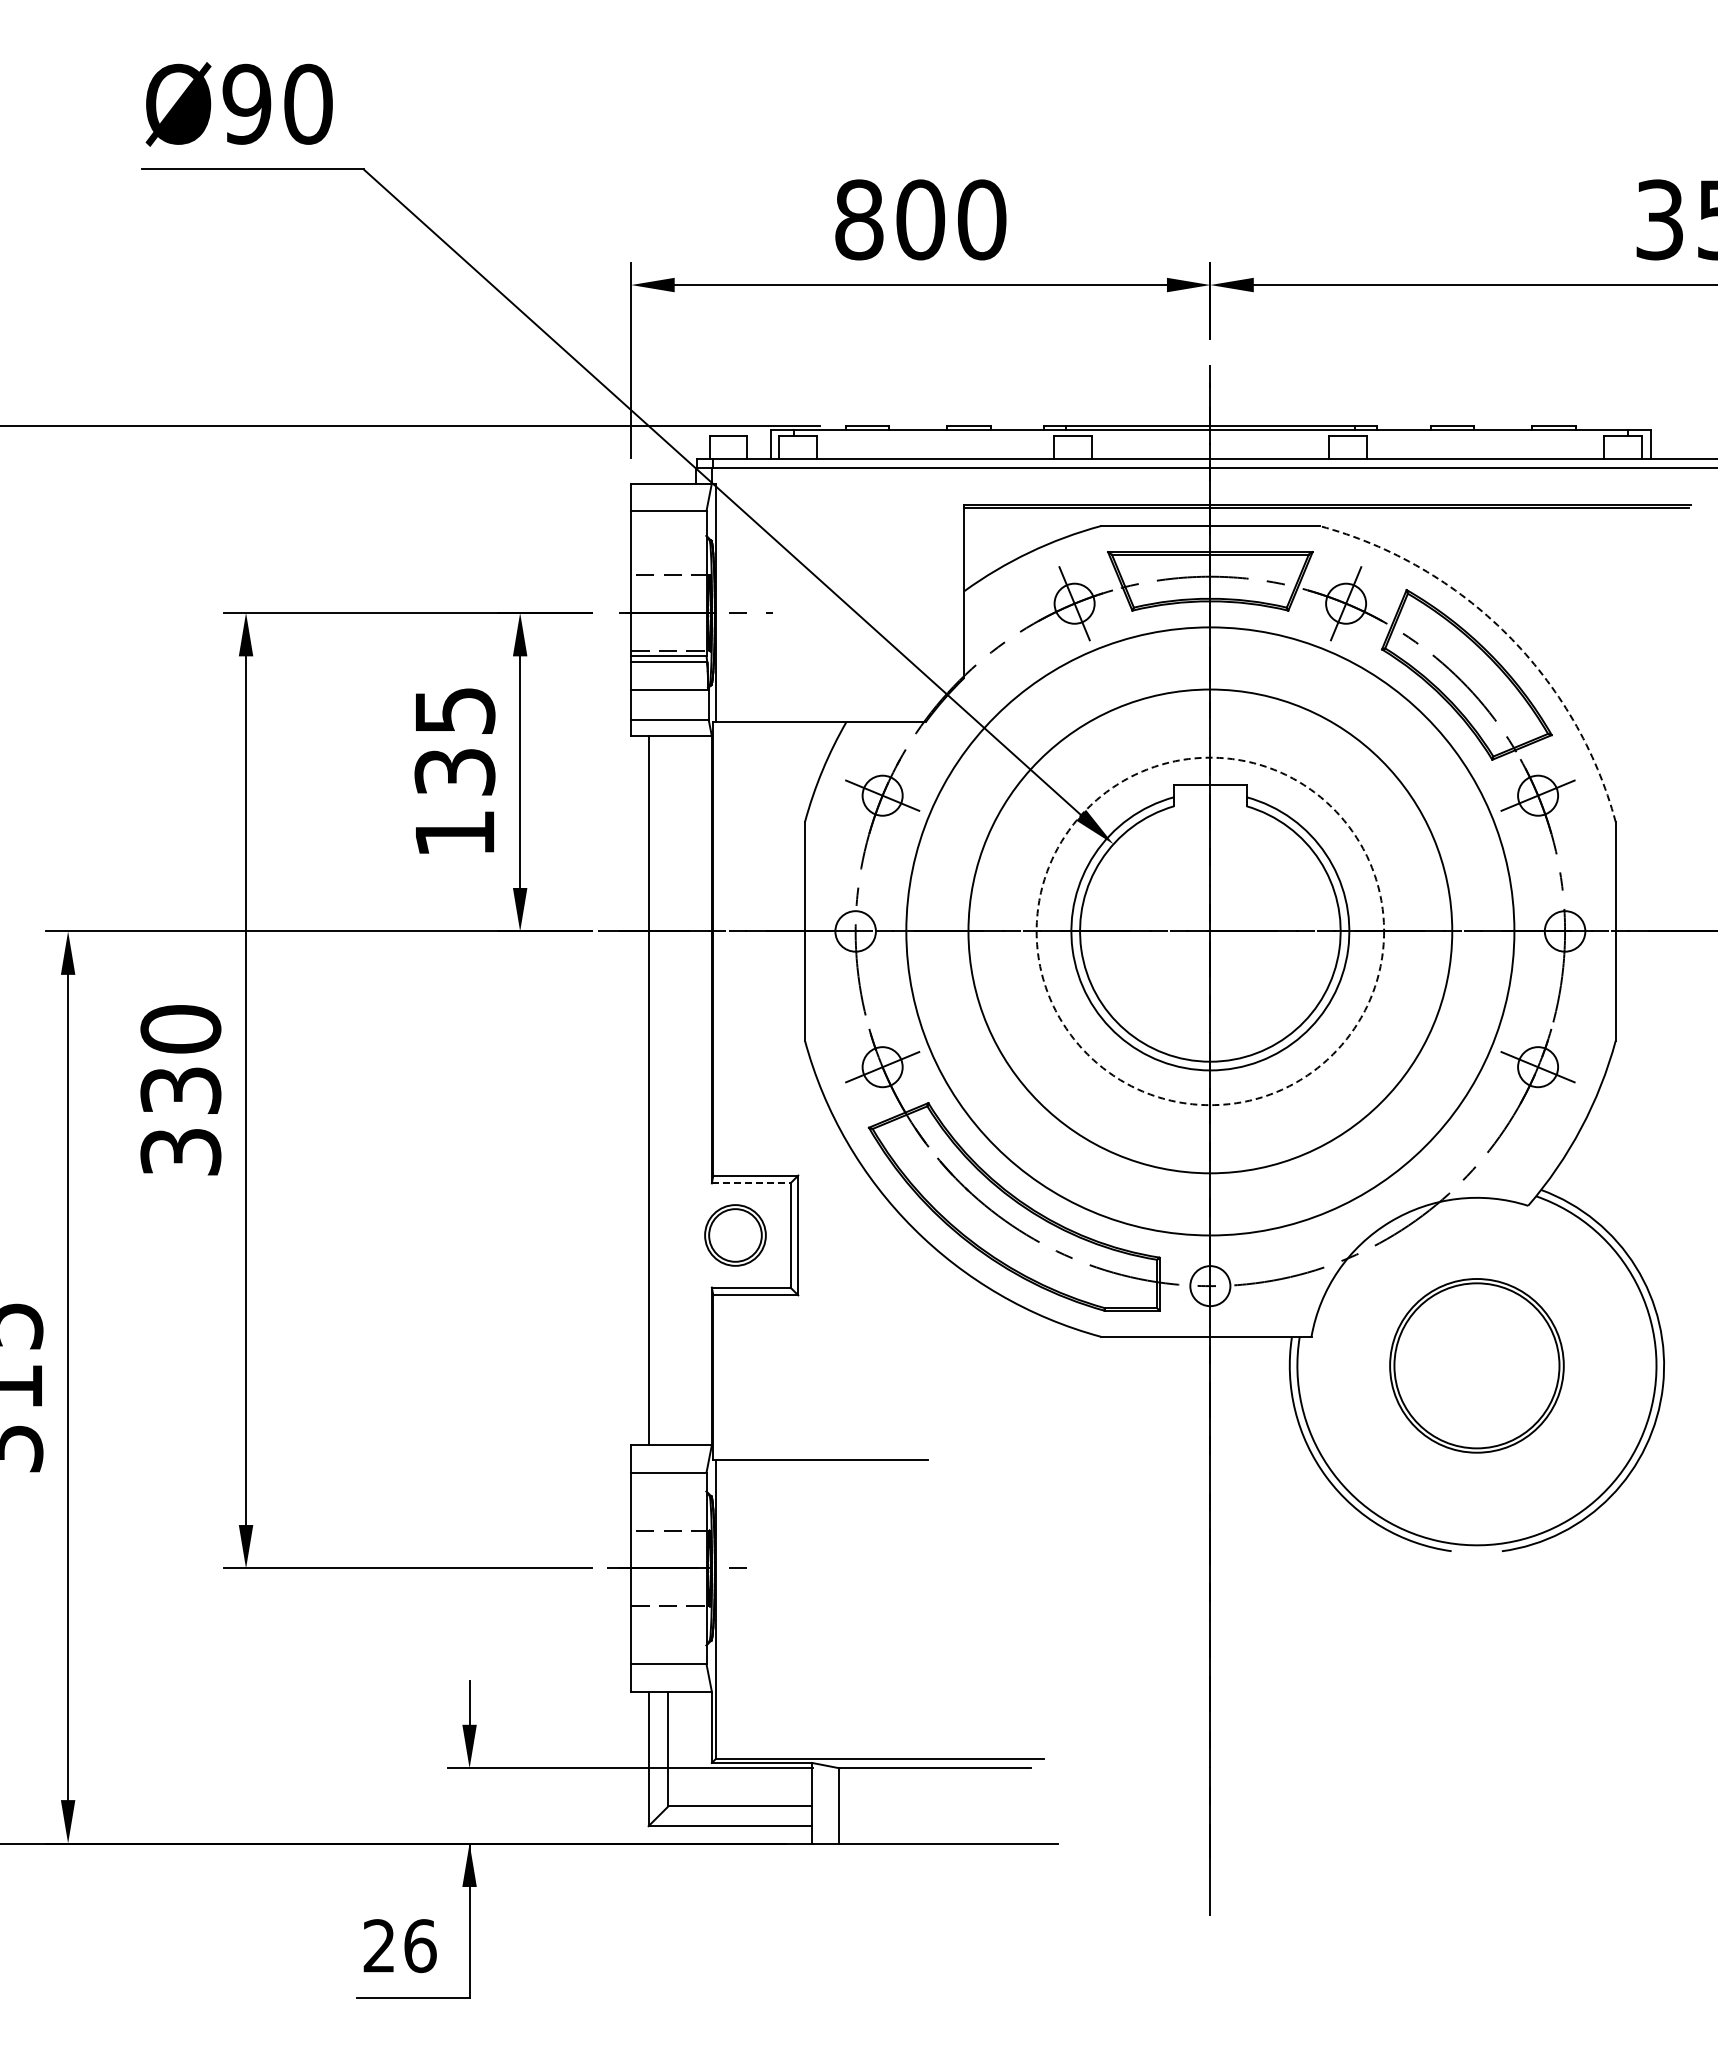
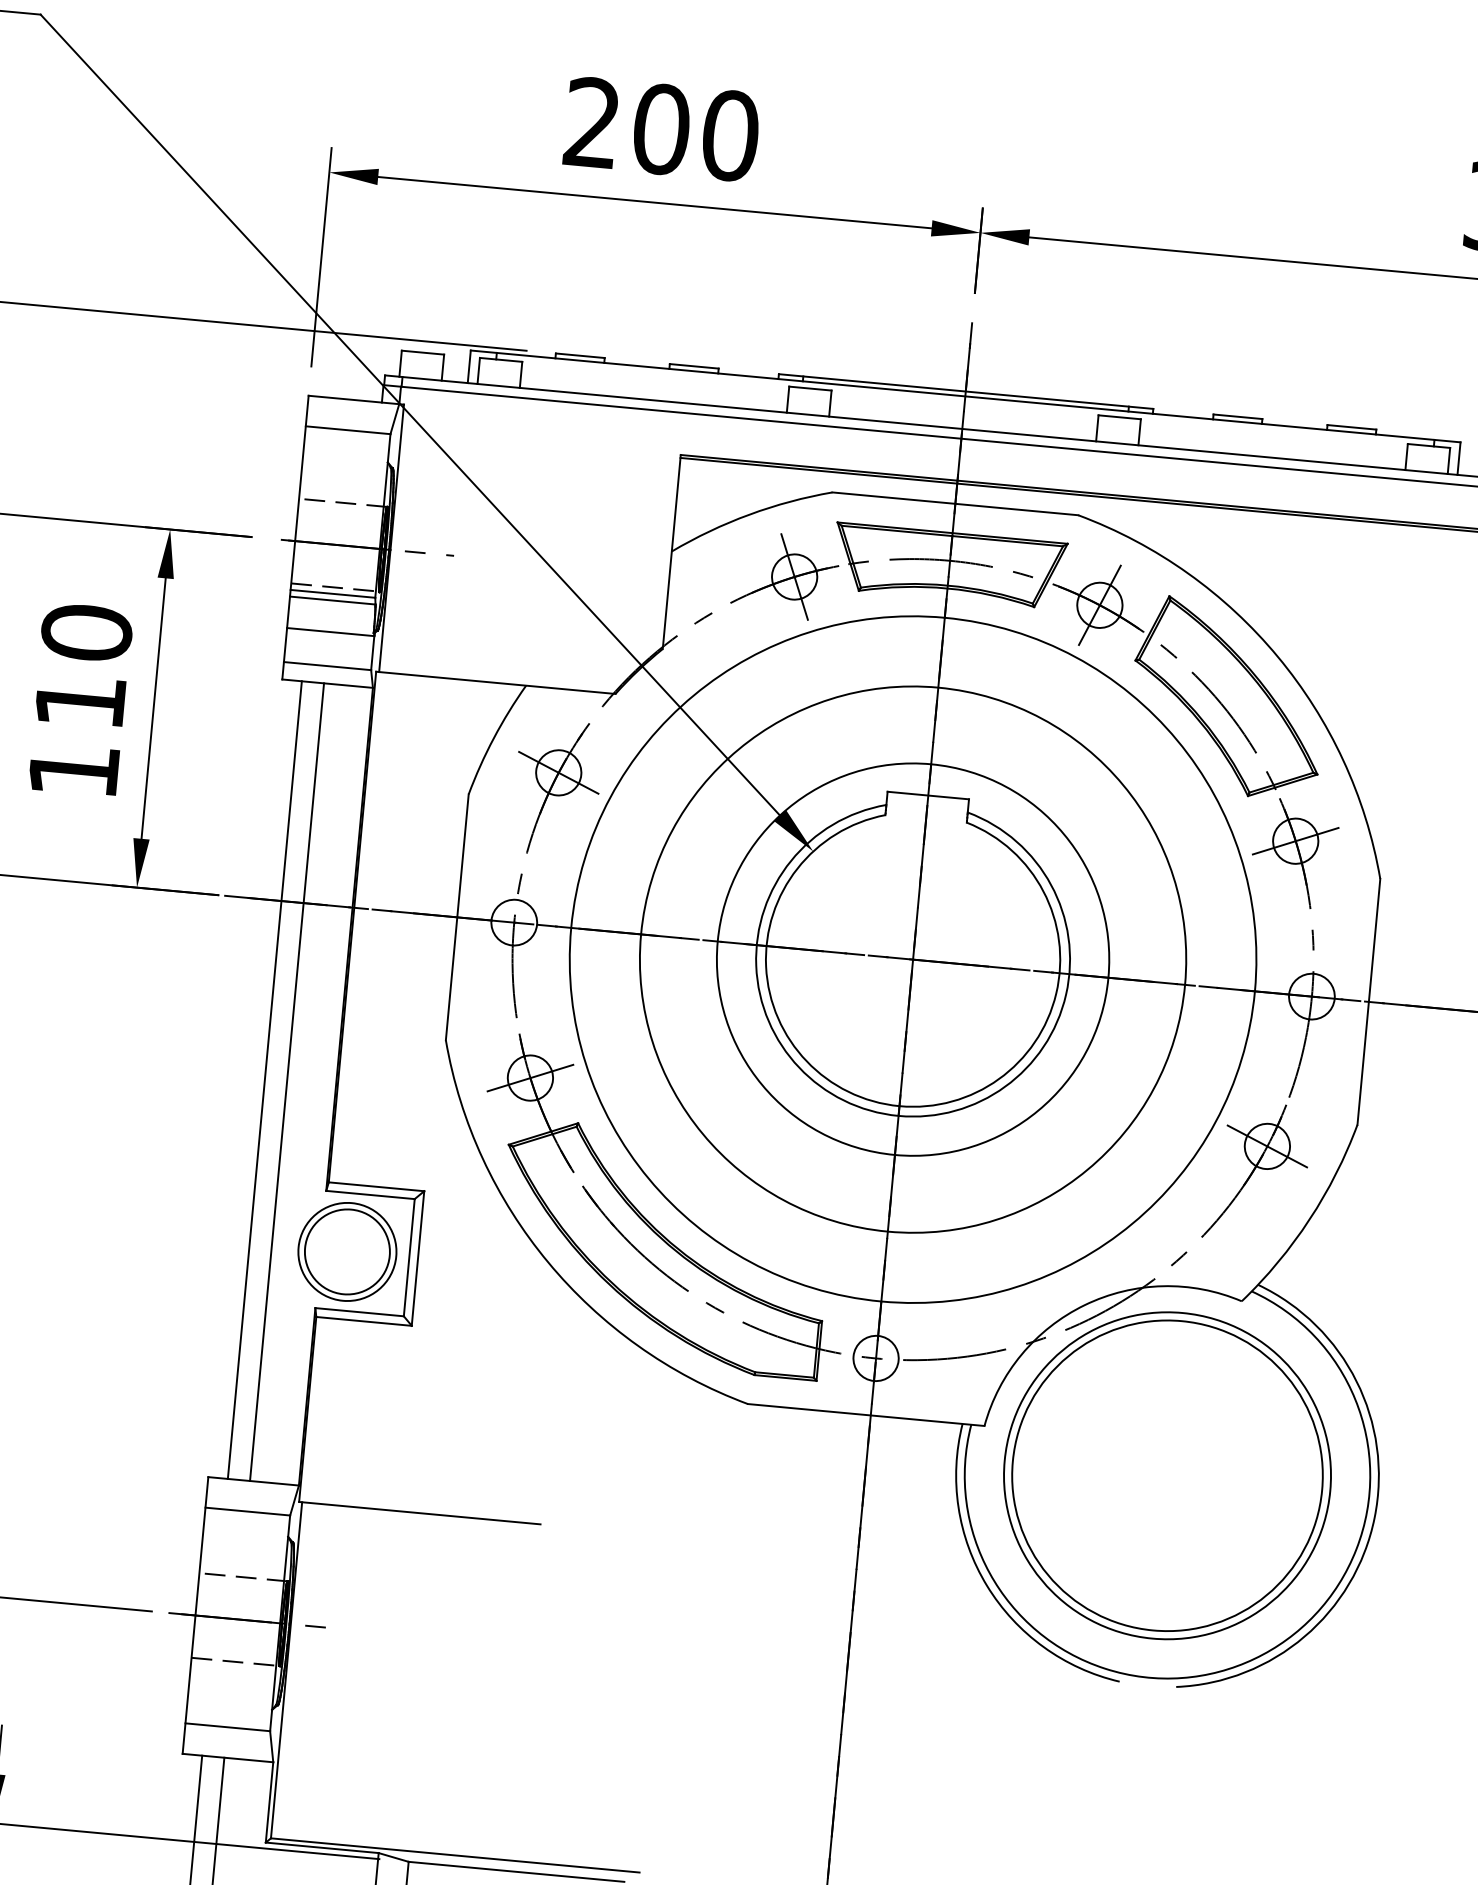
text: (859, 219) -> (592, 122), 800 -> 200
arc: (1507, 634) -> (1278, 656), dashed -> solid
text: (454, 740) -> (83, 666), 135 -> 110
circle: (1210, 931) -> (913, 959), dashed -> solid
line: (668, 1090) -> (287, 1081), added
line: (751, 1183) -> (370, 1195), dashed -> solid
part: (735, 1235) -> (347, 1251), size x1.43
part: (1476, 1365) -> (1167, 1475), size x1.67

